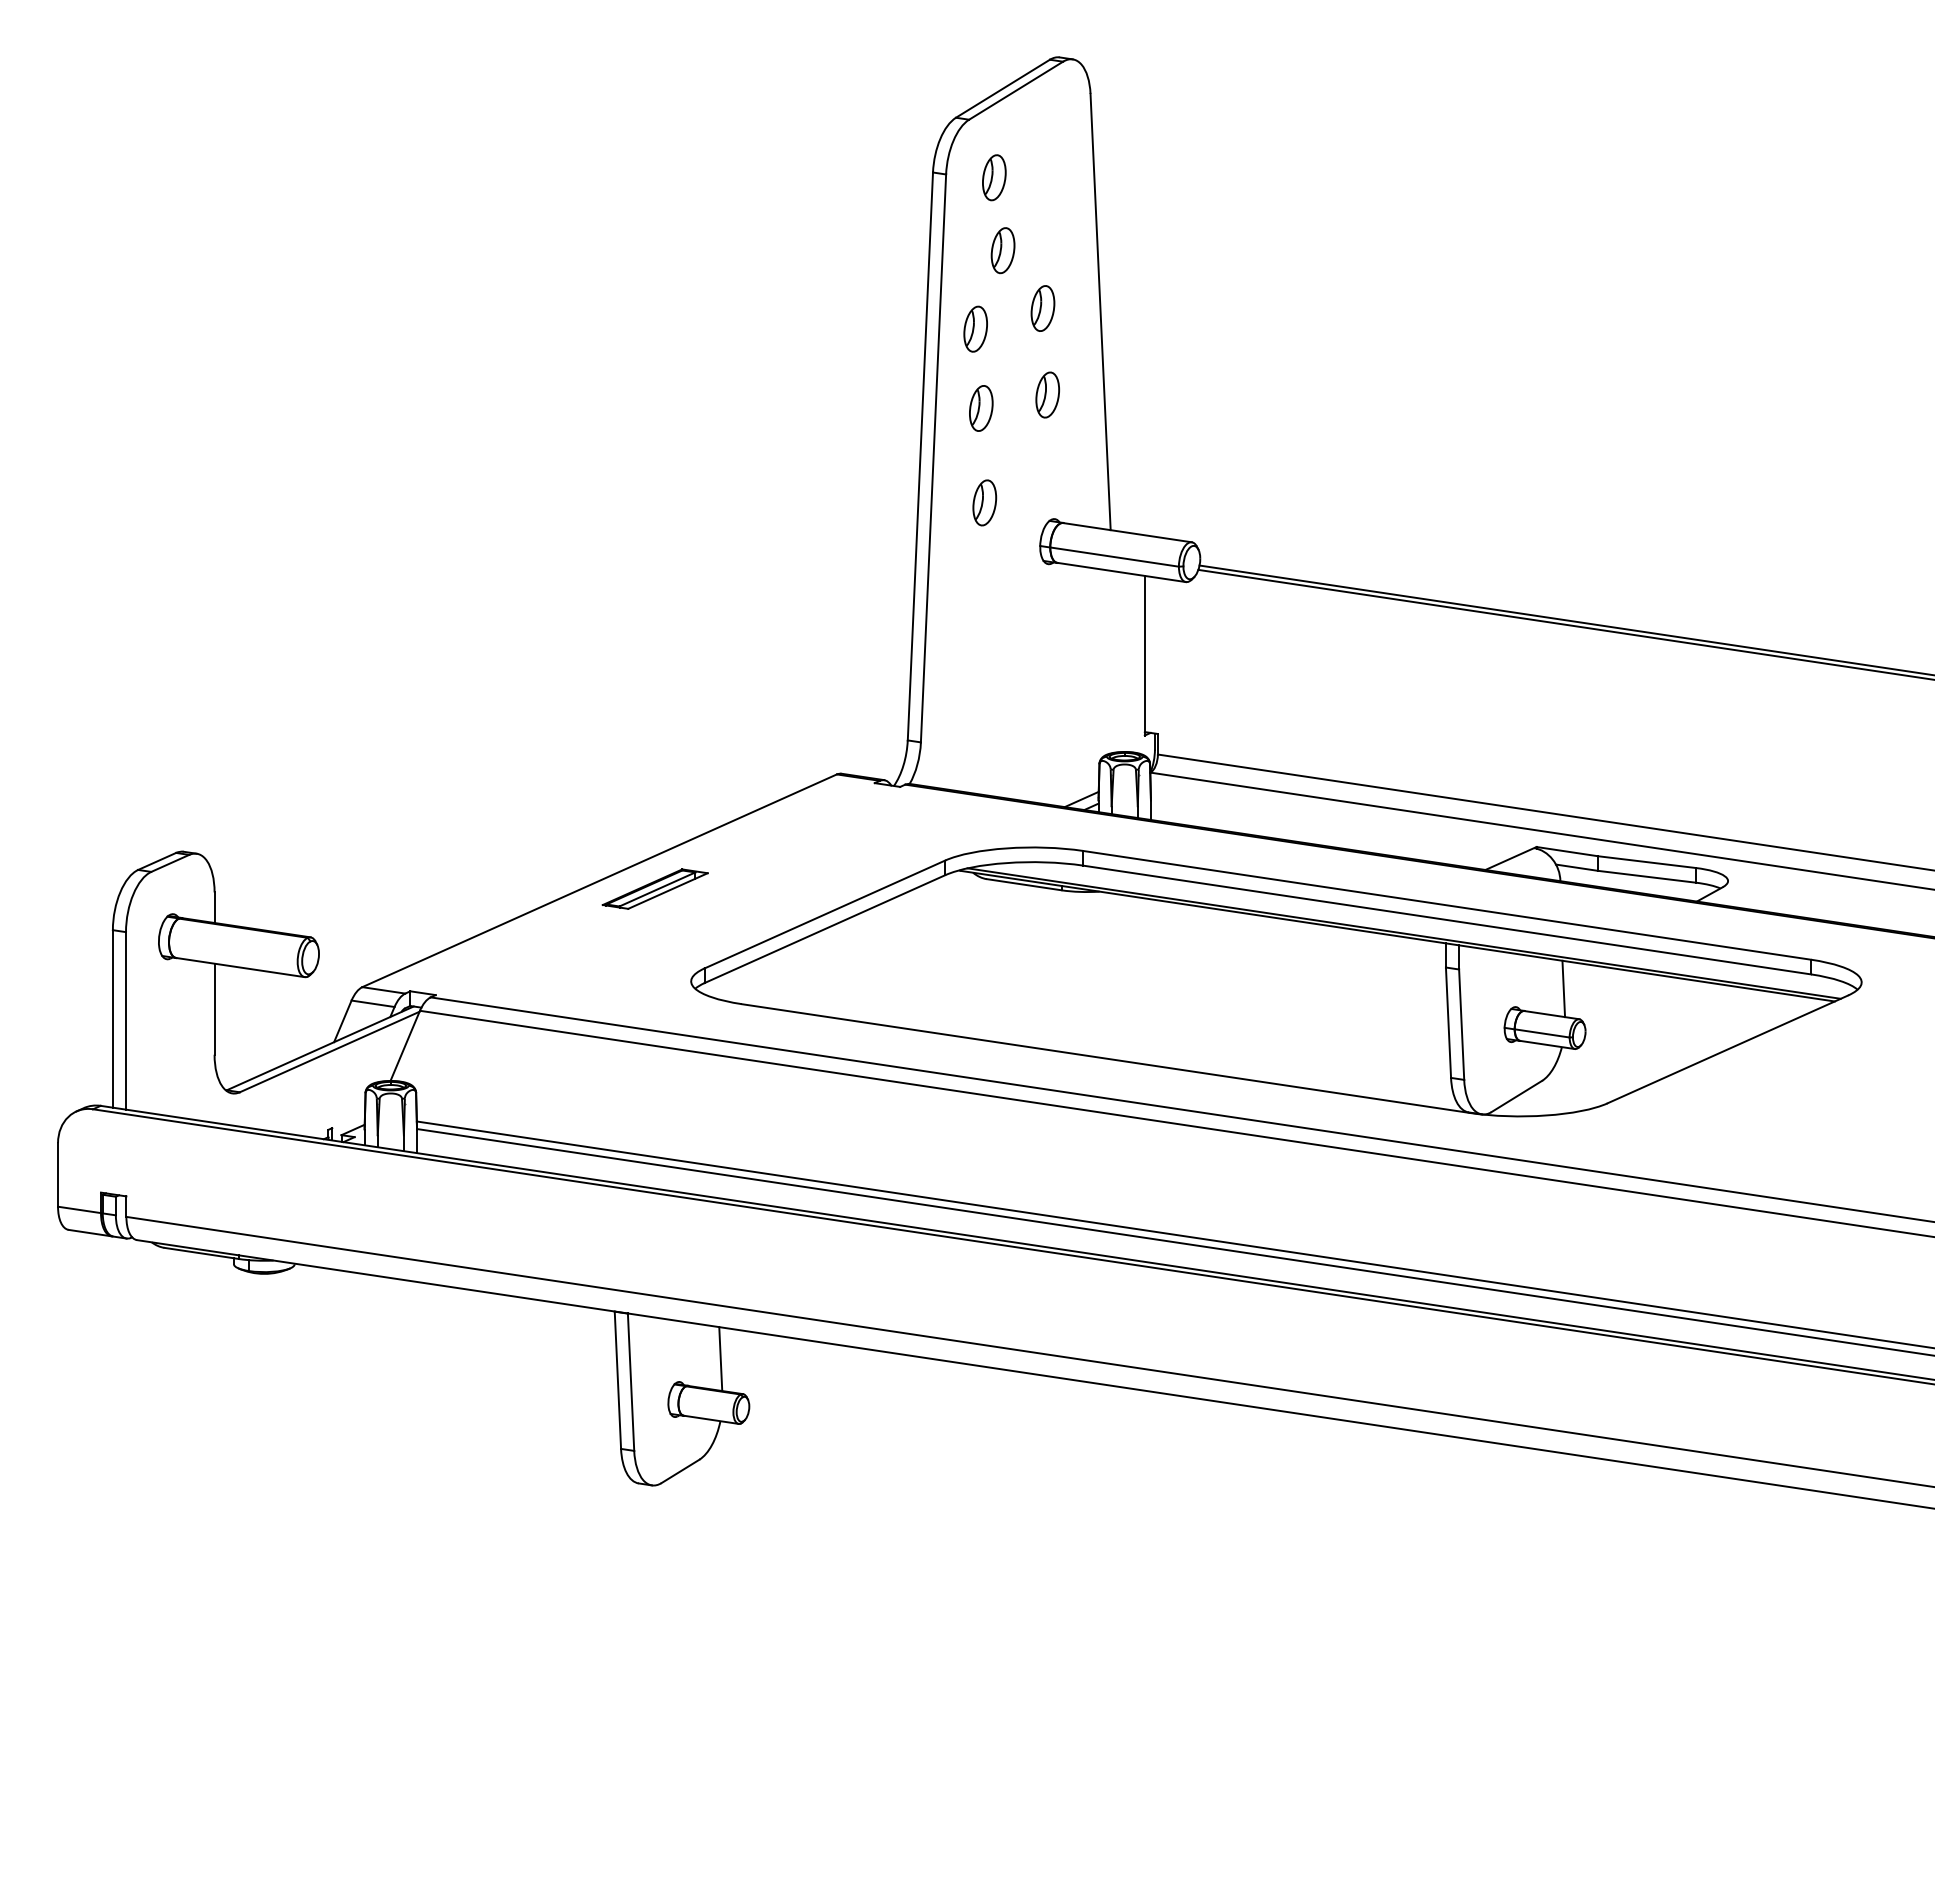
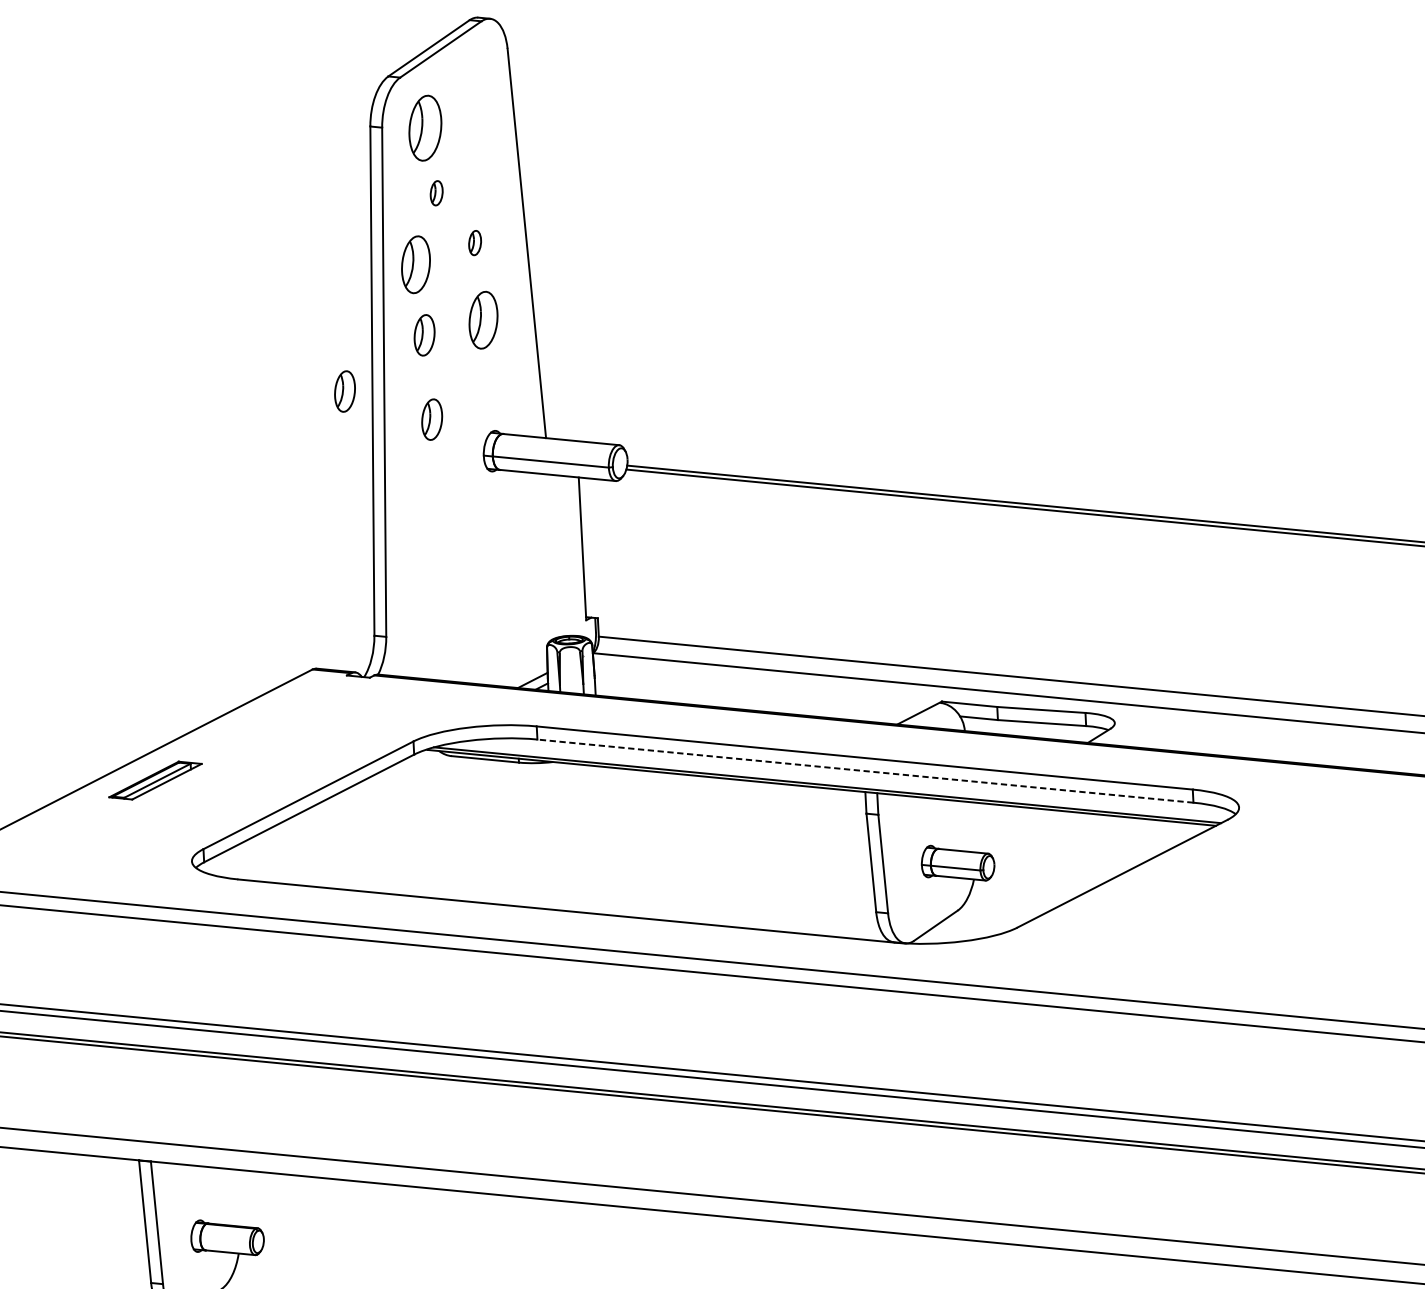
part: (994, 177) -> (425, 128), size x1.6
part: (1002, 250) -> (436, 193), size x0.6
part: (1042, 308) -> (474, 243), size x0.6
part: (975, 328) -> (415, 264), size x1.4
part: (1047, 394) -> (483, 319), size x1.4
part: (889, 466) -> (345, 391), added
line: (1447, 920) -> (865, 771), solid -> dashed
line: (1563, 988) -> (972, 826), removed
line: (720, 1359) -> (235, 1198), removed

